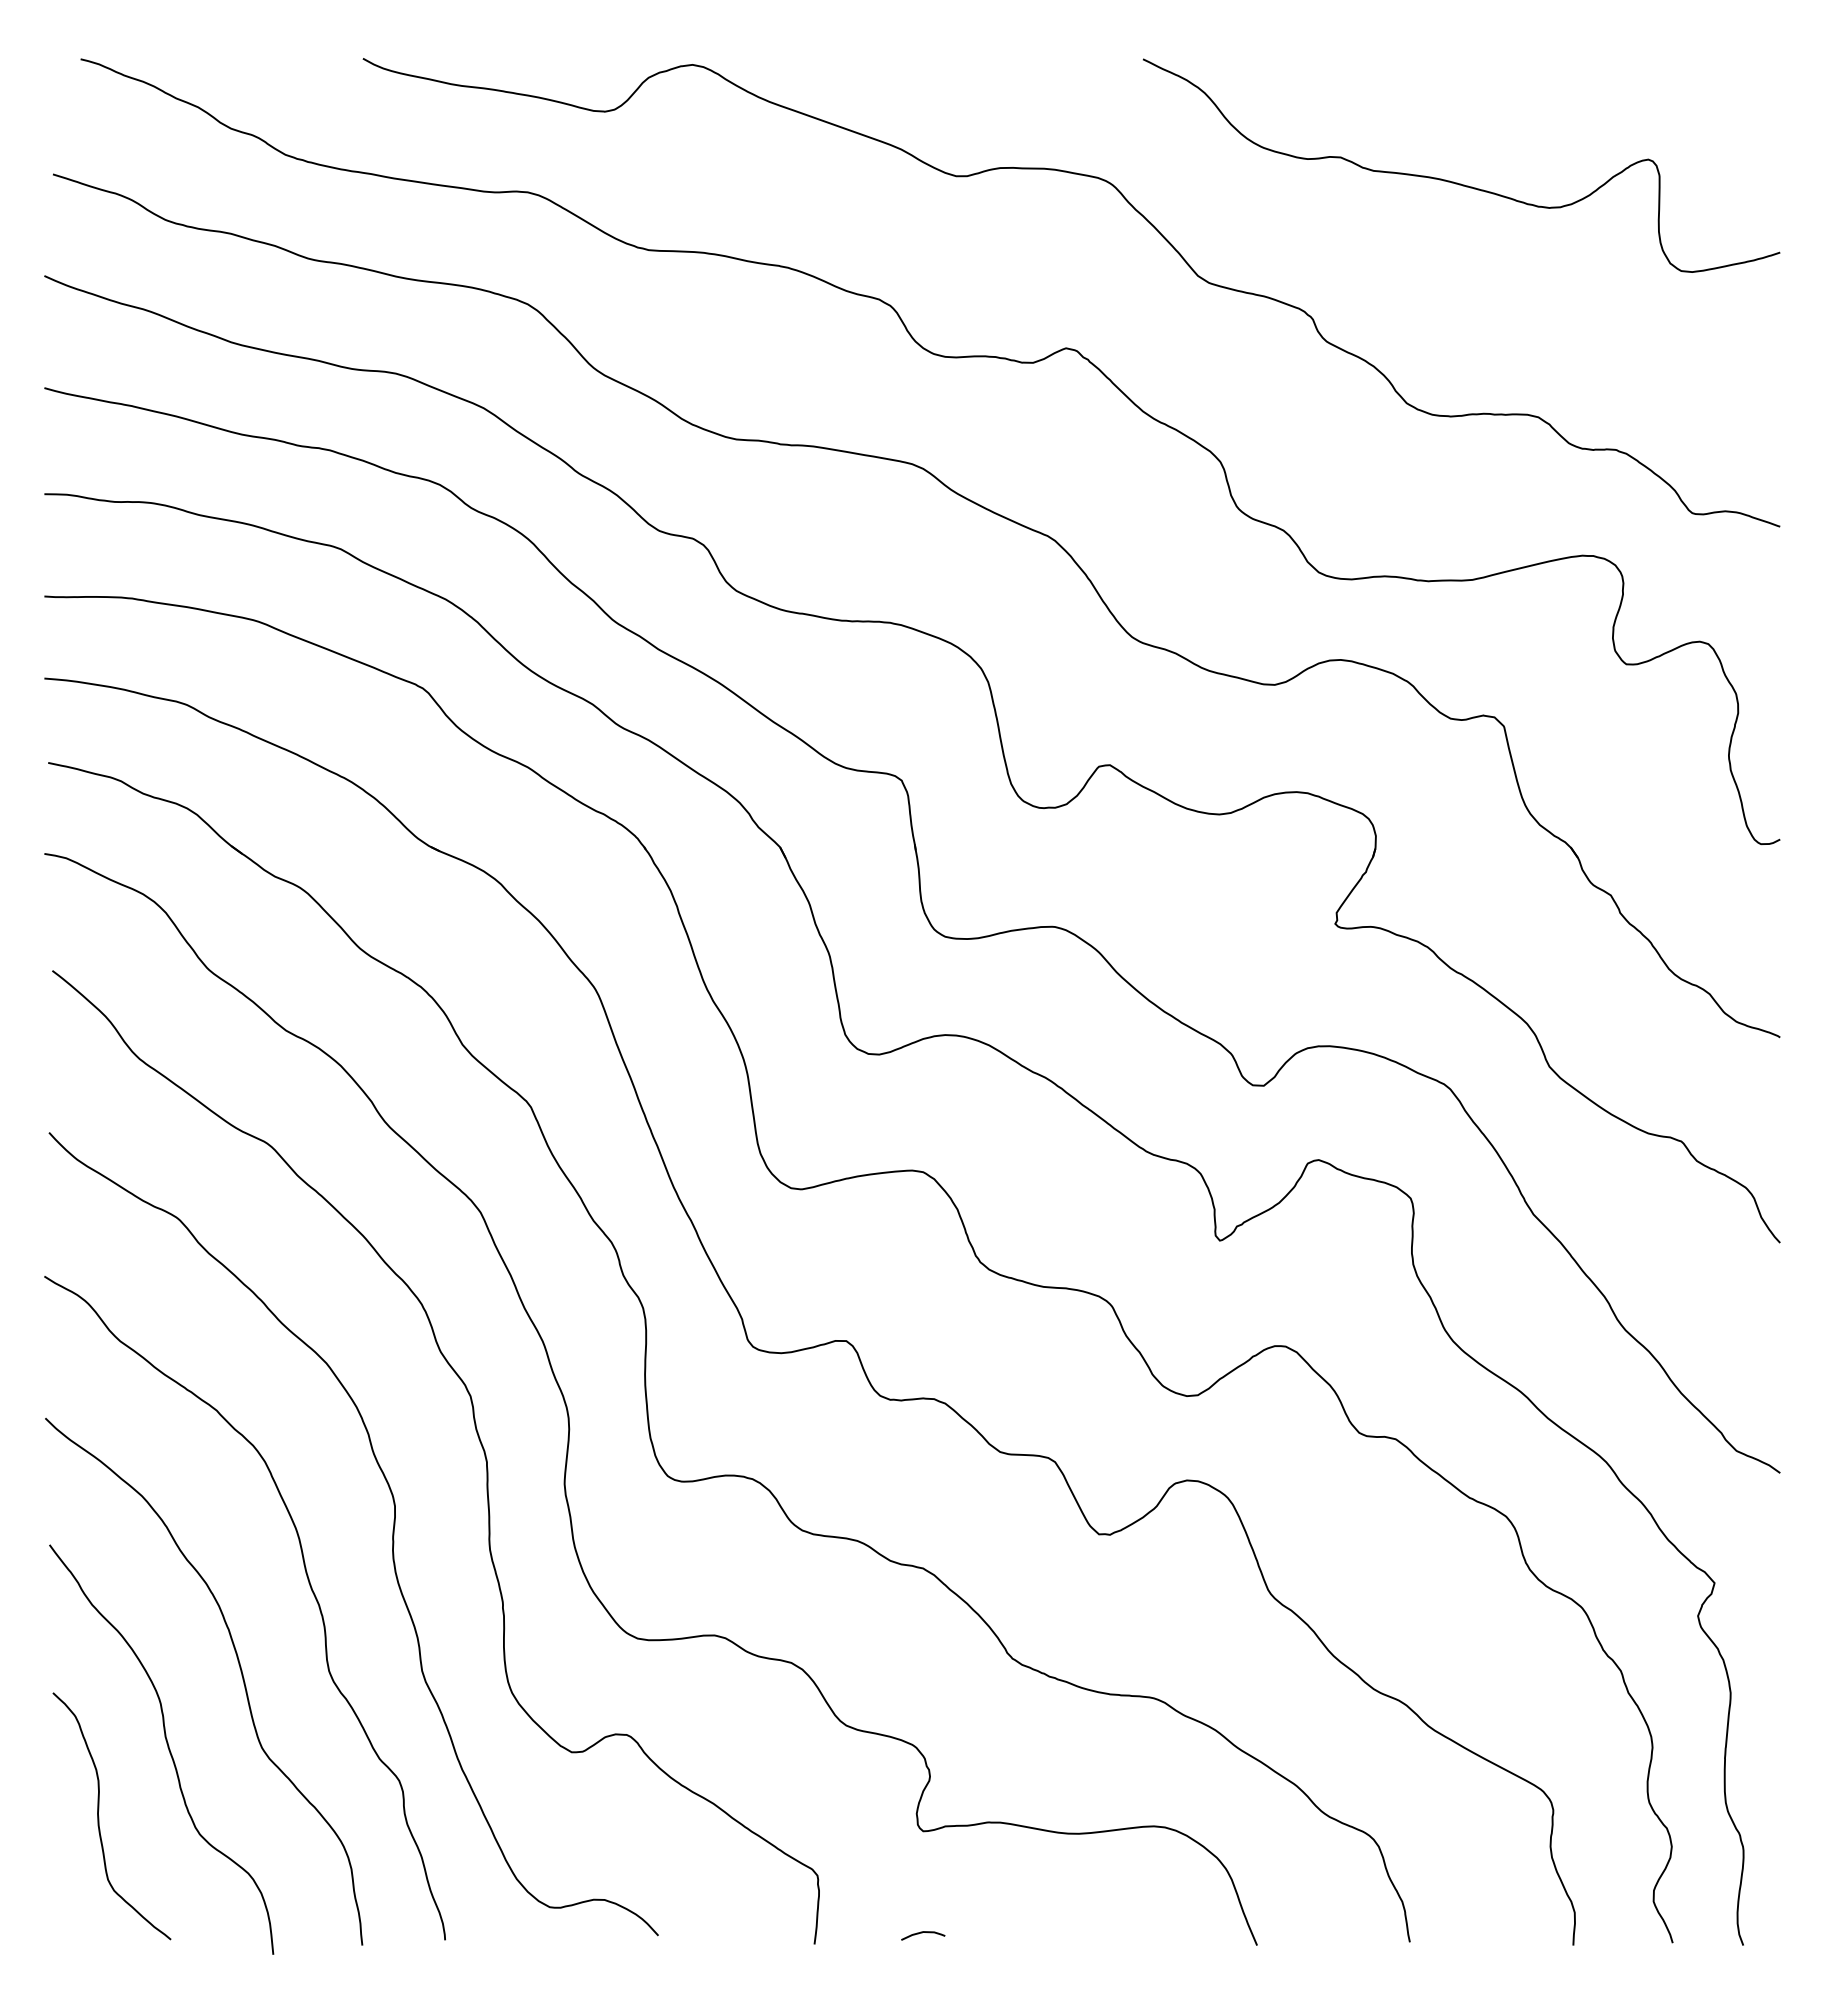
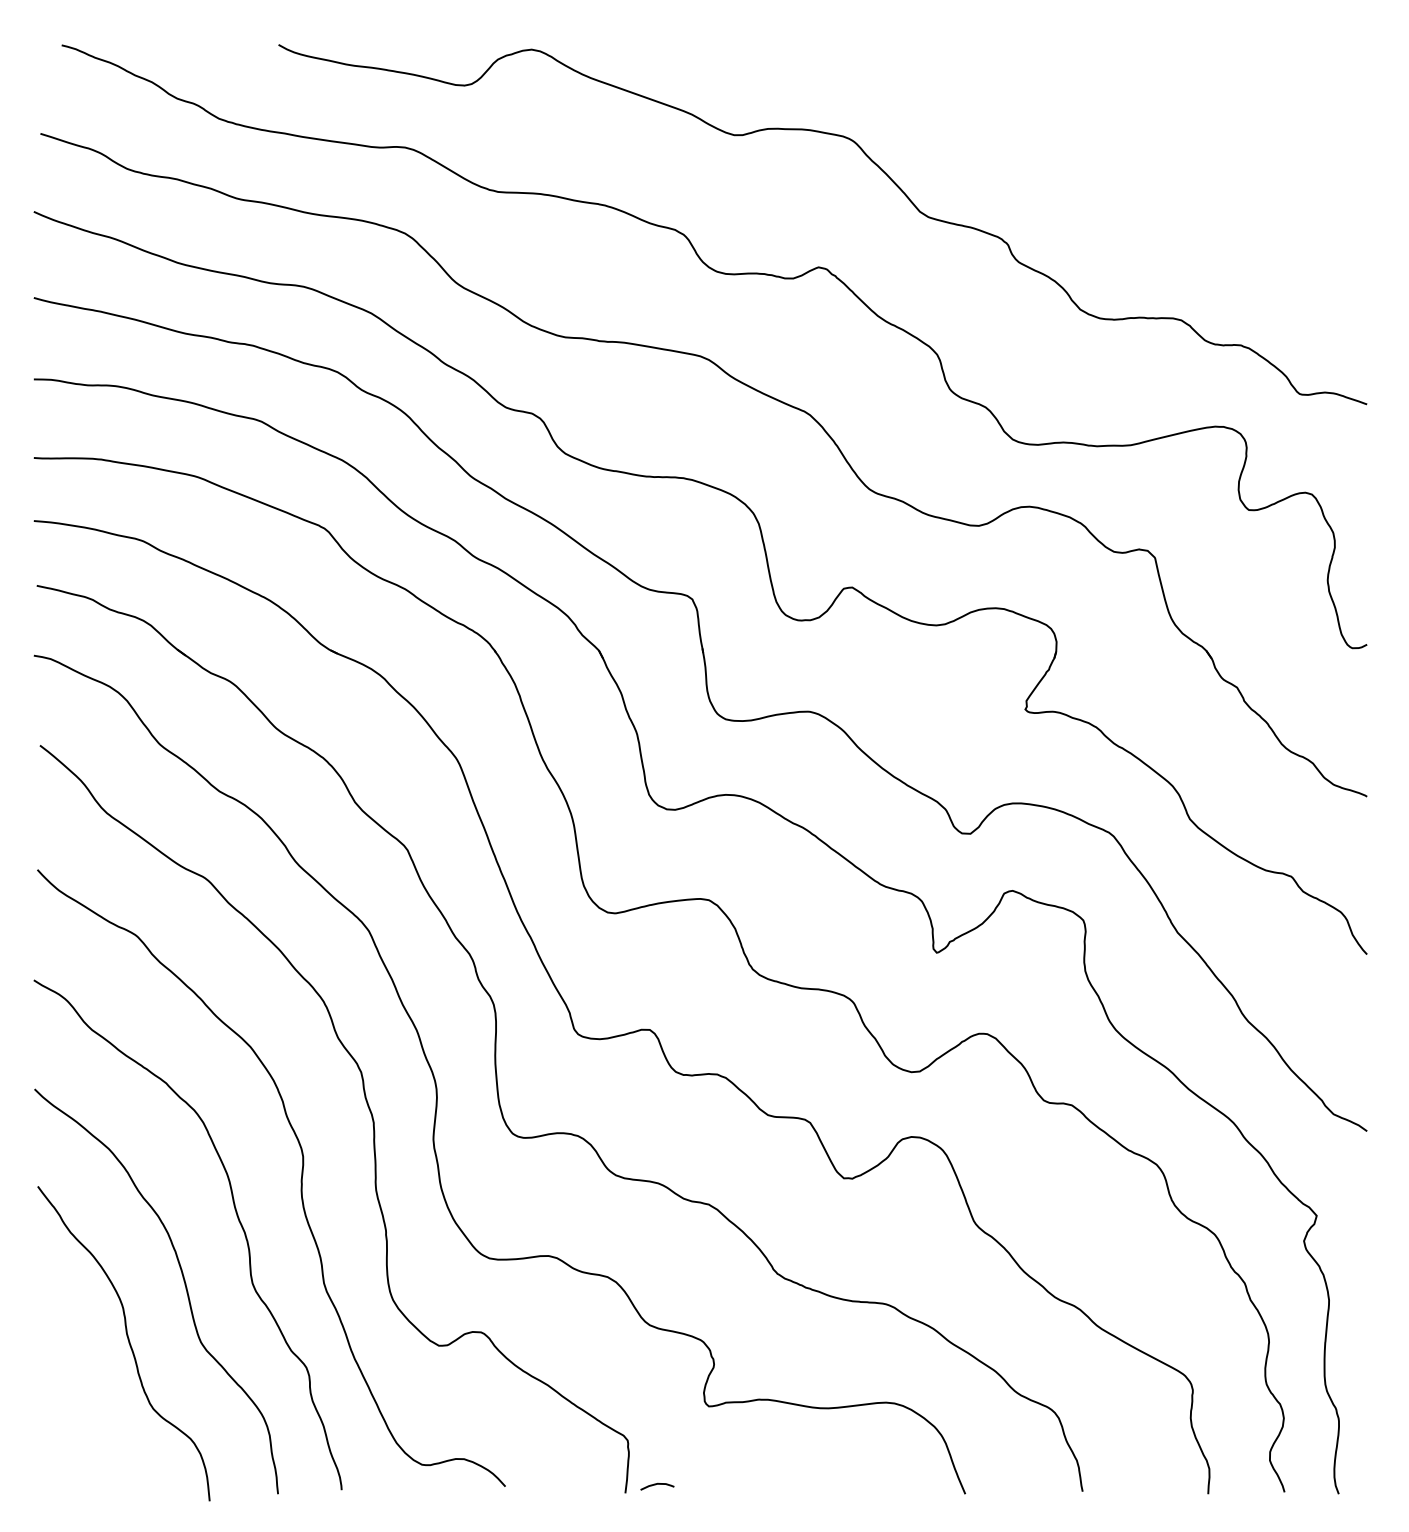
curve: (1457, 182) -> (1119, 139), removed
curve: (99, 1816) -> (76, 1395), removed
curve: (922, 1933) -> (656, 1484), moved

